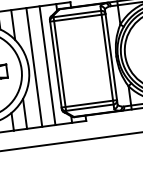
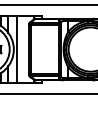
line: (47, 65) -> (24, 49), removed

